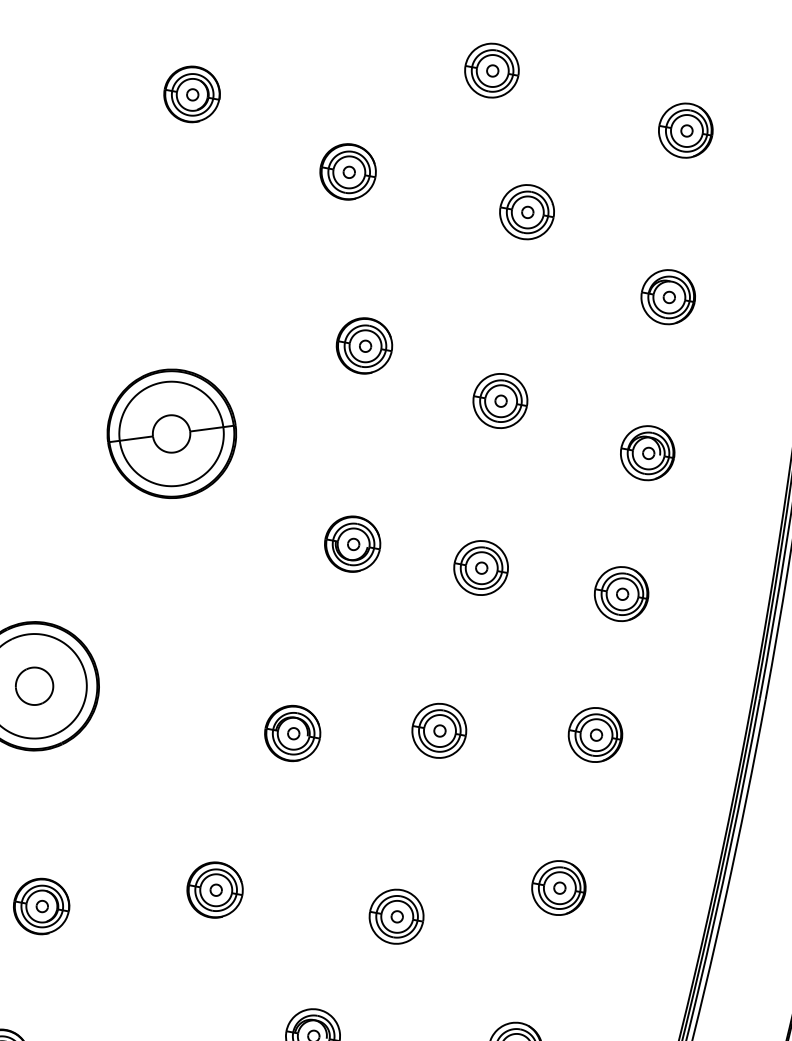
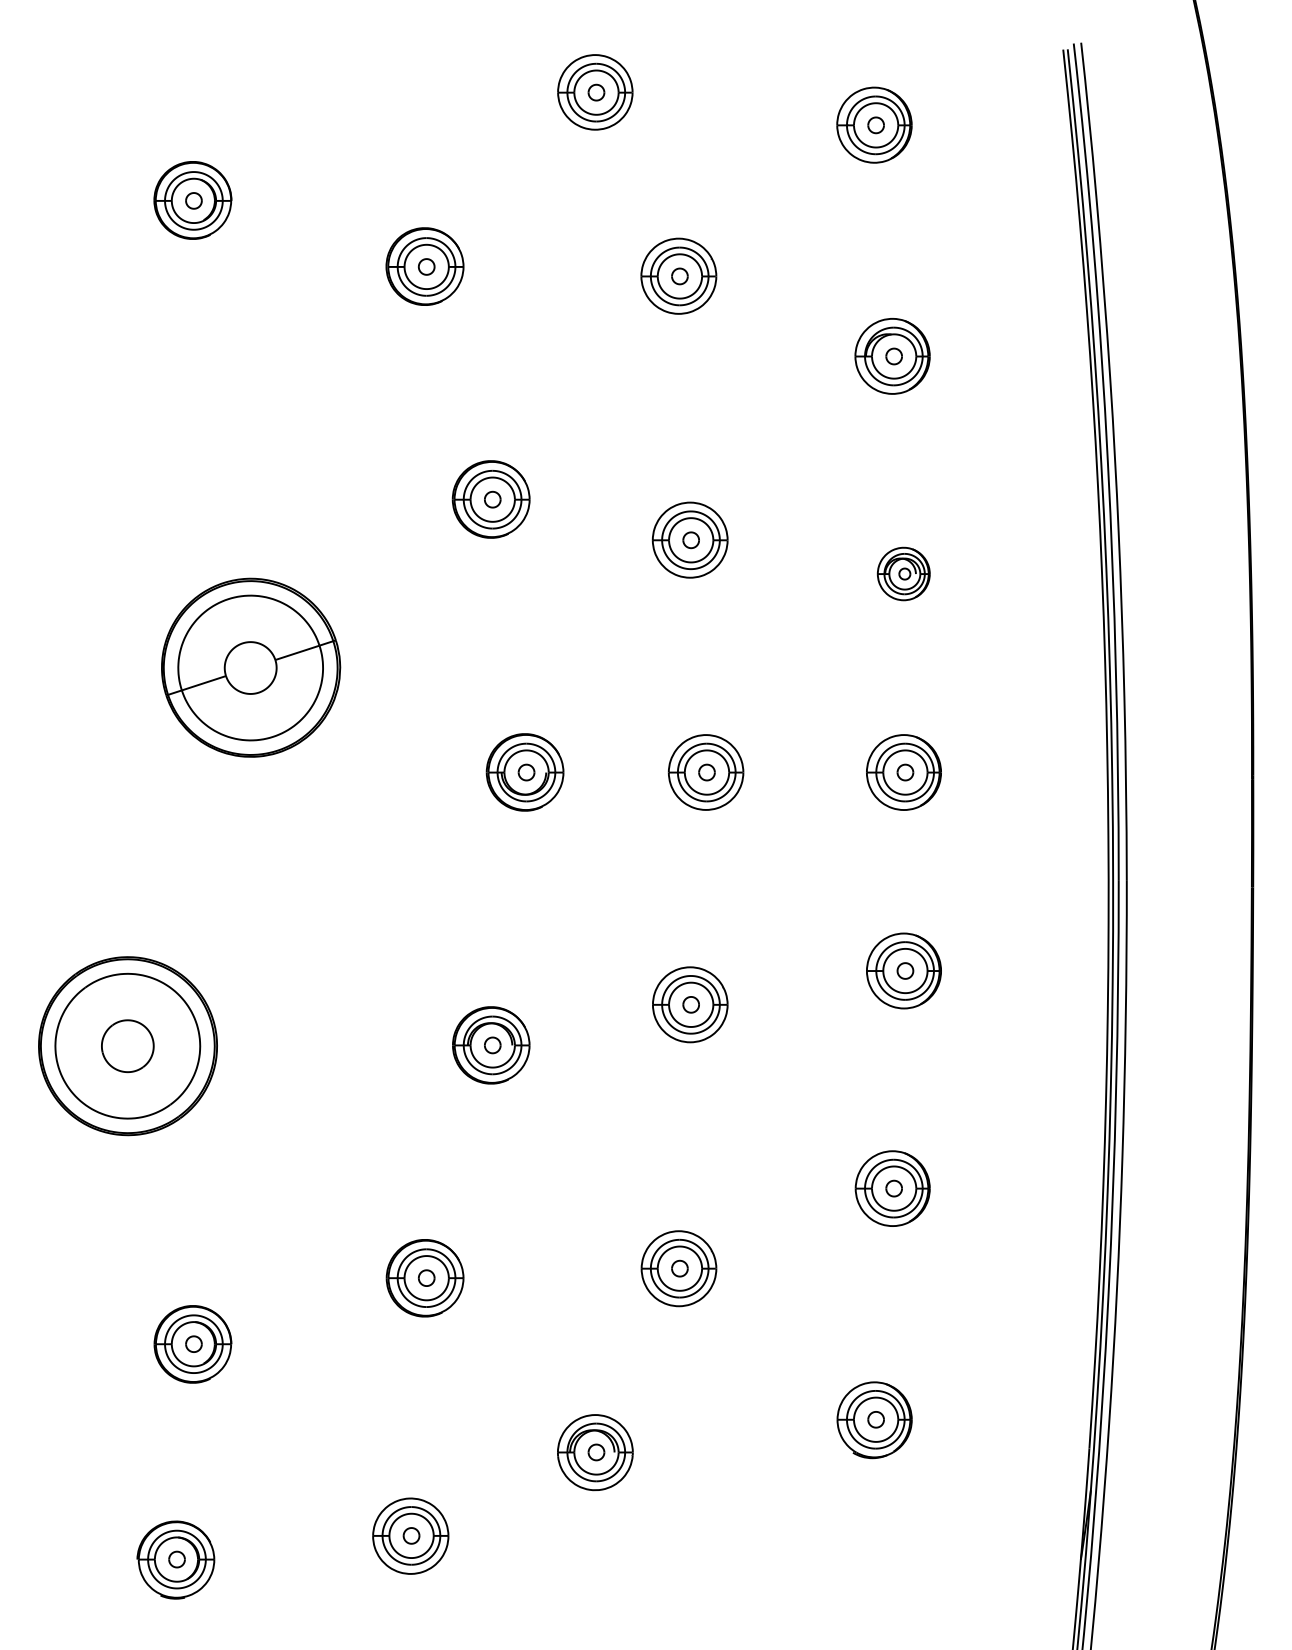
part: (647, 452) -> (903, 573), size x0.7

